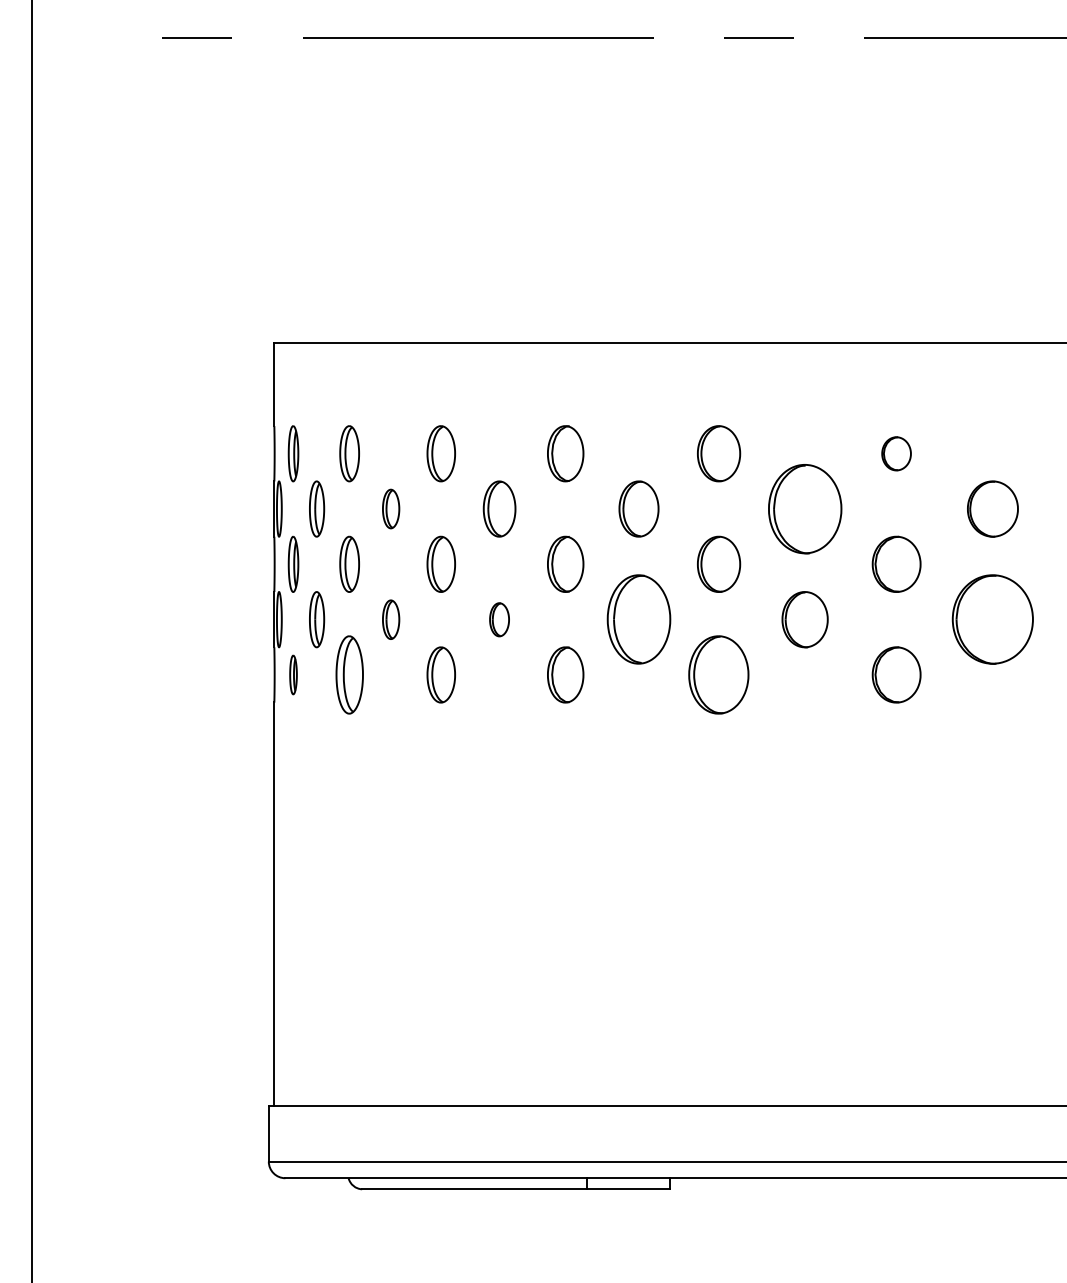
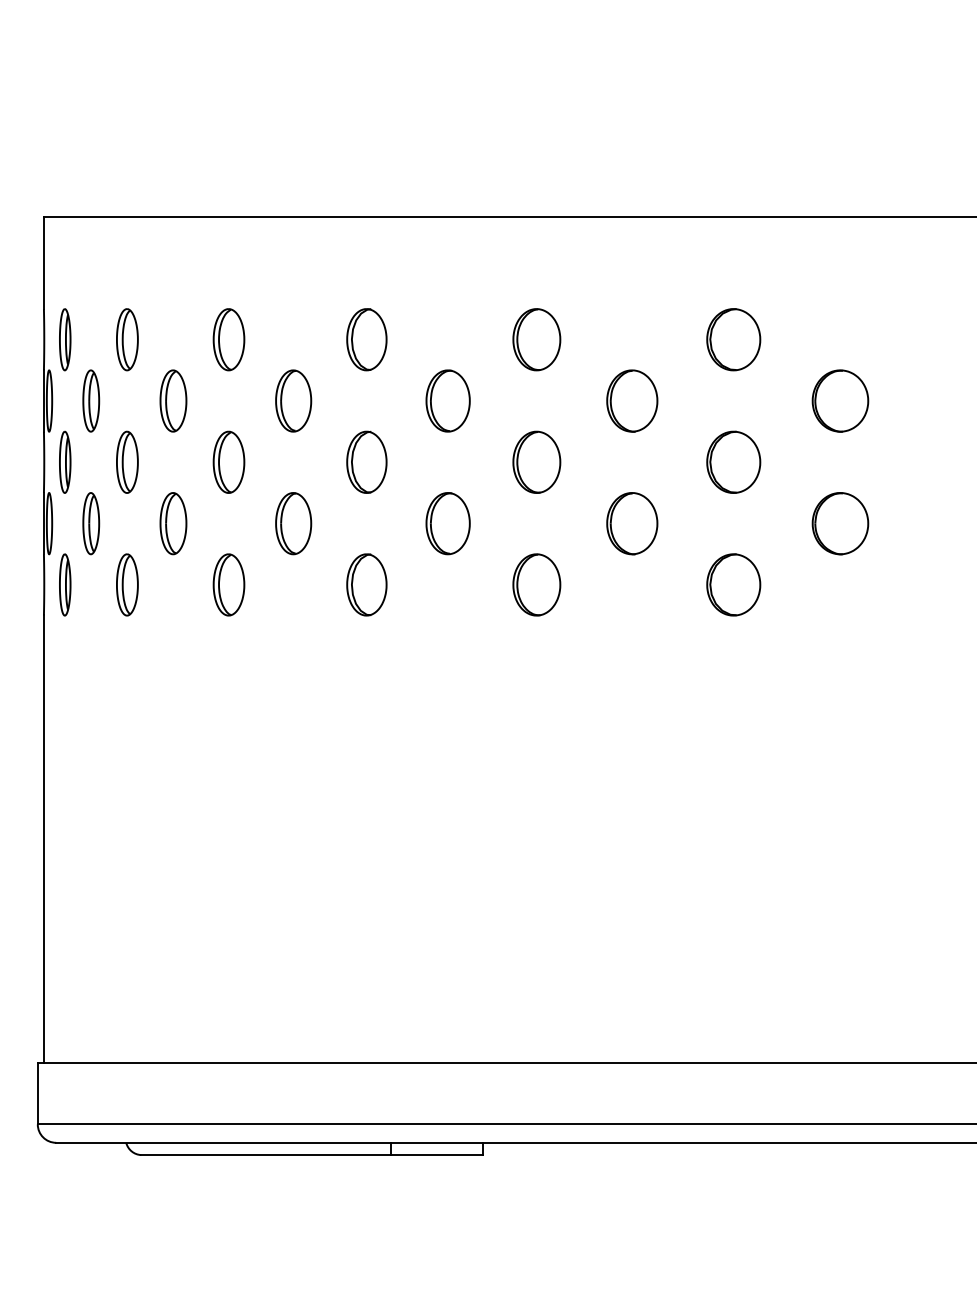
part: (896, 453) -> (733, 339), size x1.67
part: (390, 508) -> (172, 400), size x1.43
part: (804, 508) -> (631, 400), size x0.62
part: (390, 619) -> (172, 523), size x1.43
part: (499, 619) -> (293, 523), size x1.67
part: (638, 619) -> (447, 523), size x0.62
part: (992, 619) -> (840, 523), size x0.62
part: (293, 674) -> (65, 584), size x1.43
part: (349, 674) -> (127, 584), size x0.71
part: (719, 674) -> (537, 584), size x0.71

